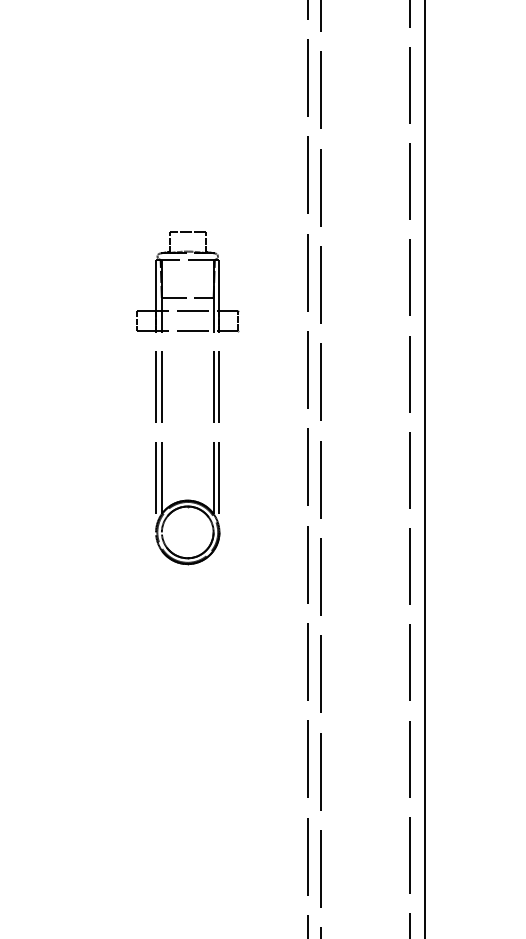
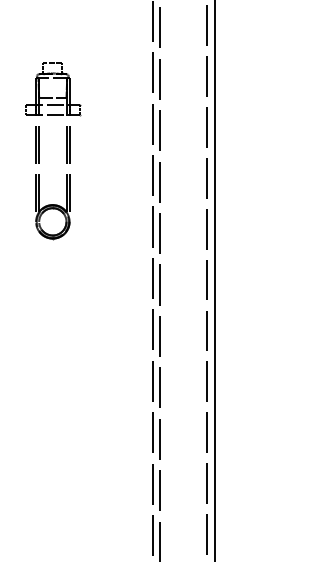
part: (213, 399) -> (66, 151), moved

